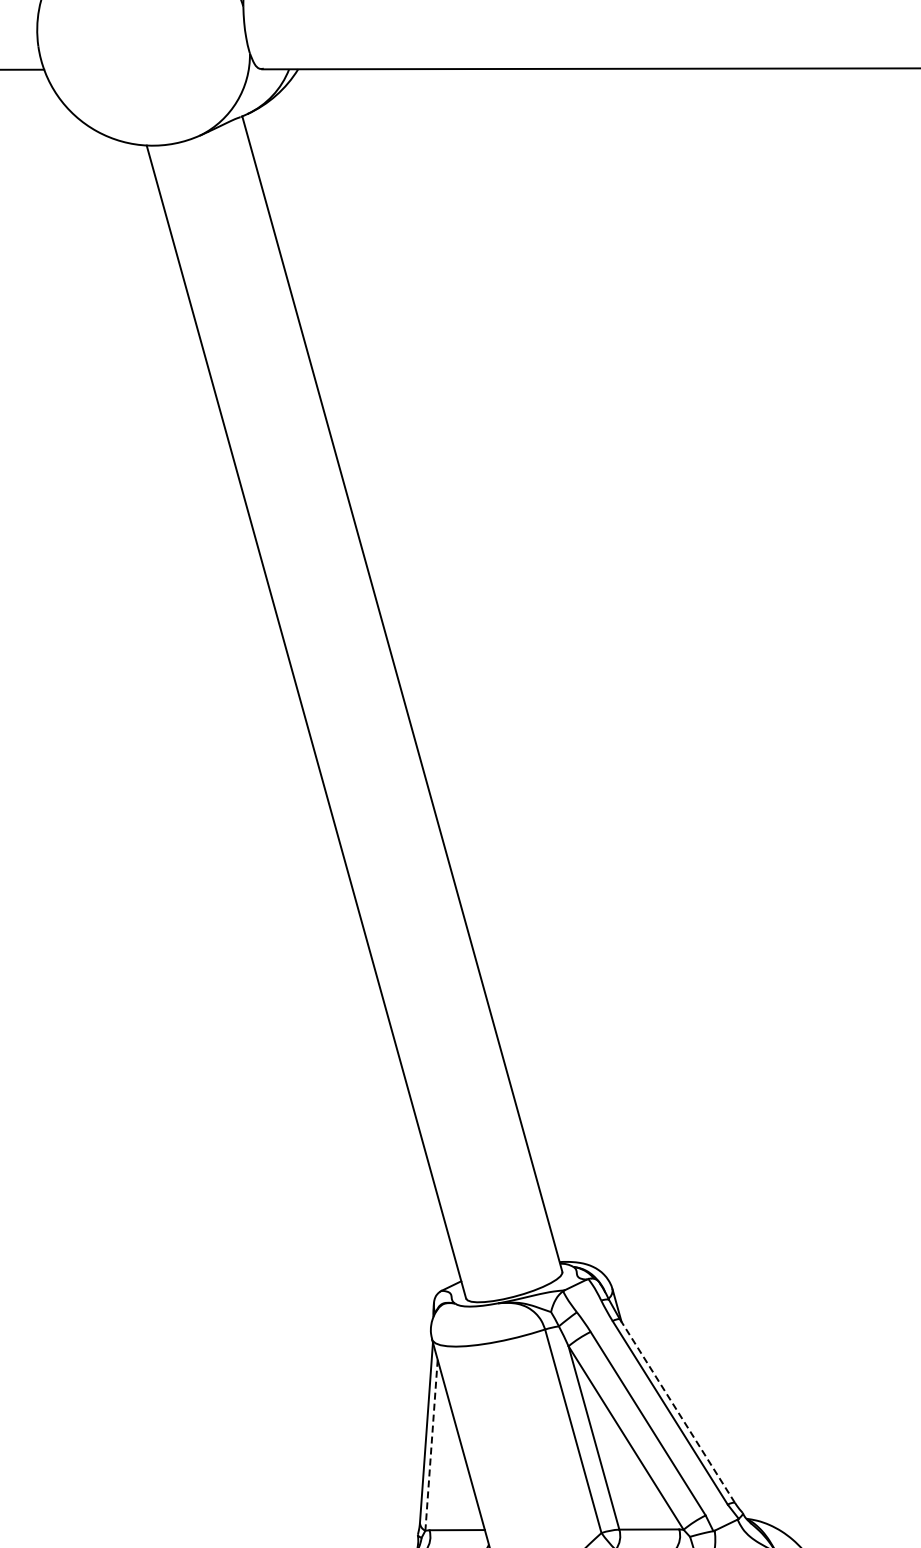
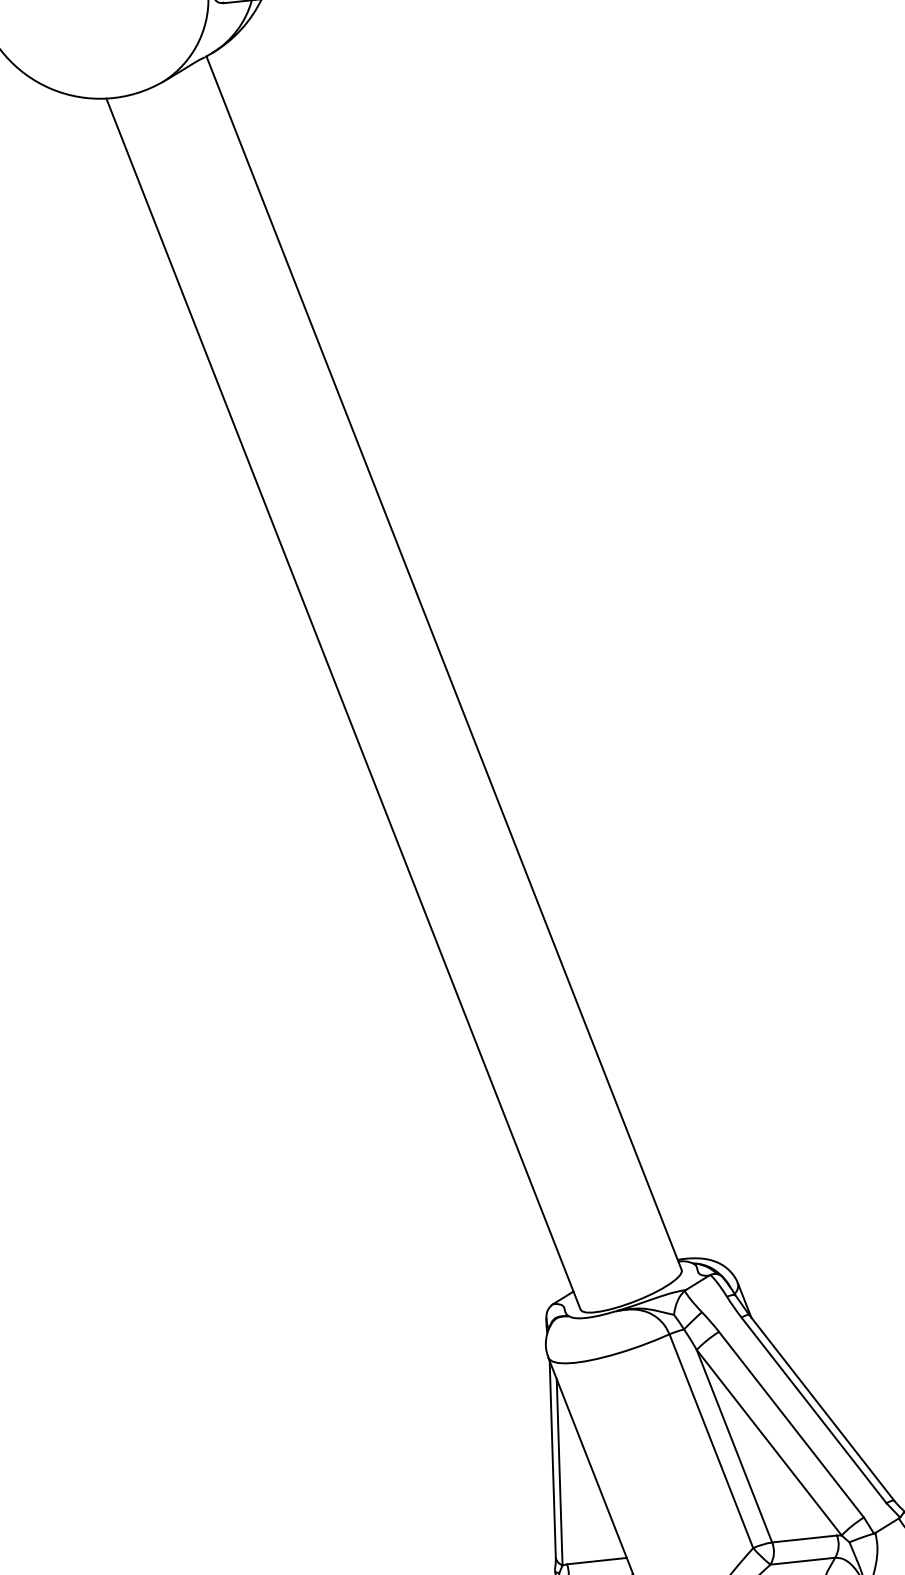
line: (677, 1410) -> (821, 1407), dashed -> solid
line: (431, 1445) -> (559, 1472), dashed -> solid

